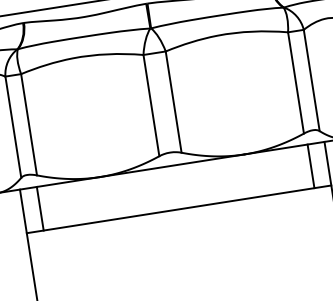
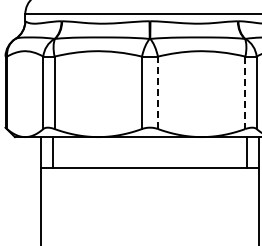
line: (296, 83) -> (245, 93), solid -> dashed
line: (172, 101) -> (157, 92), solid -> dashed

